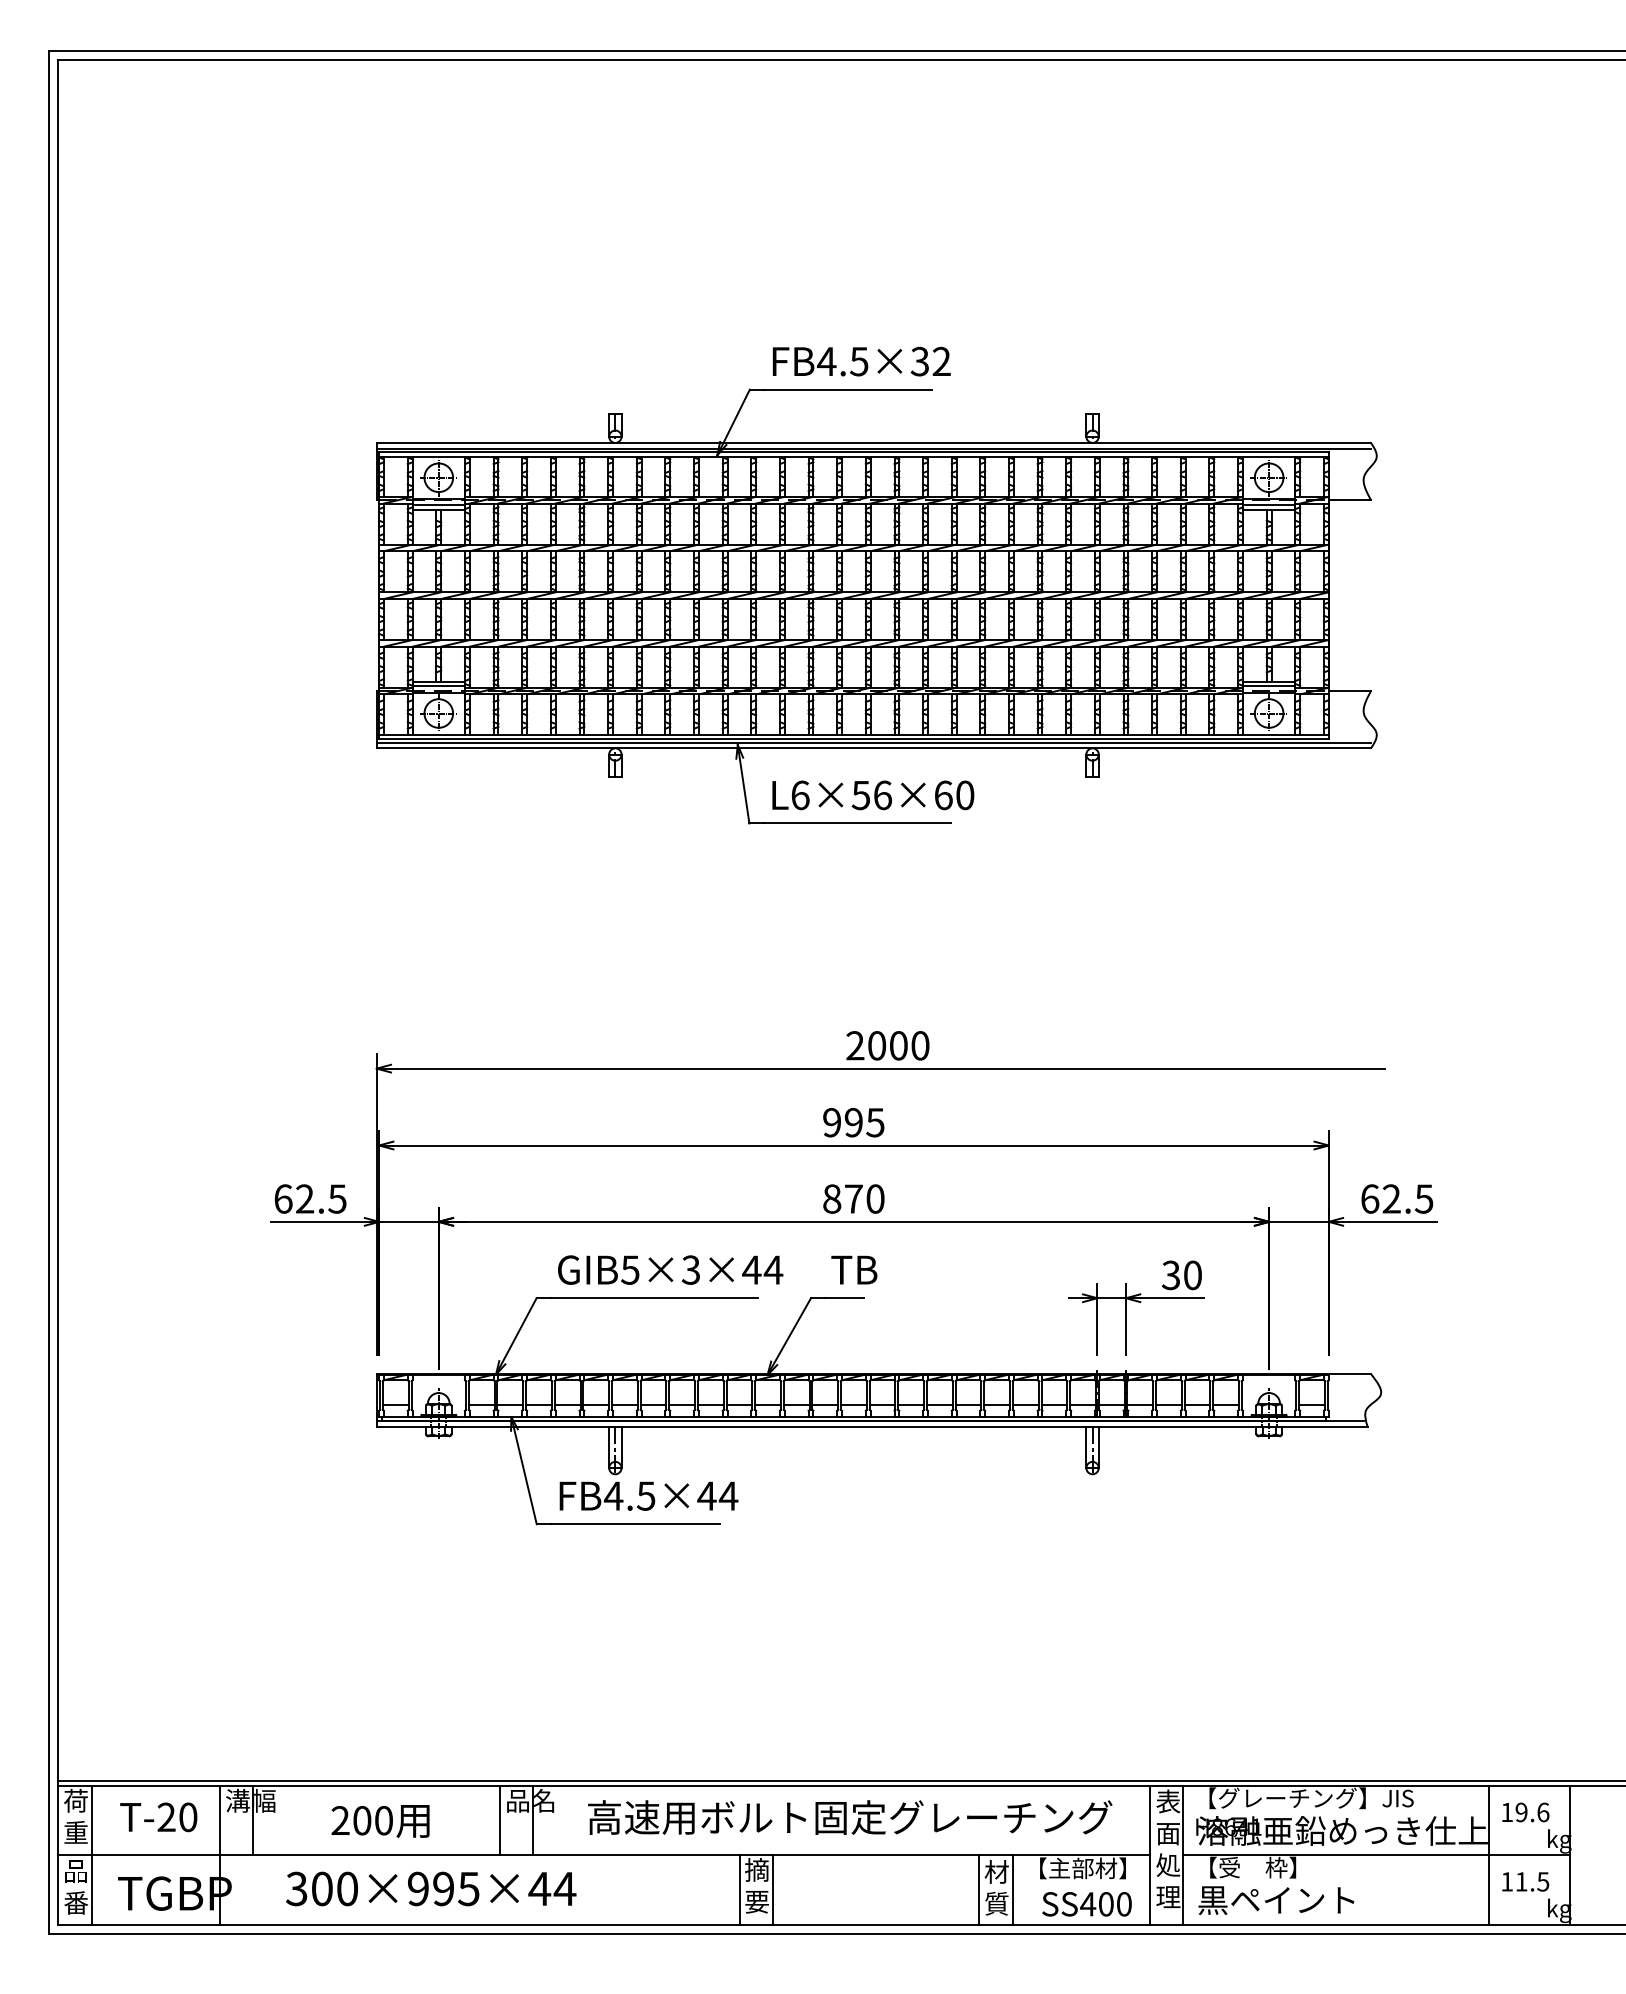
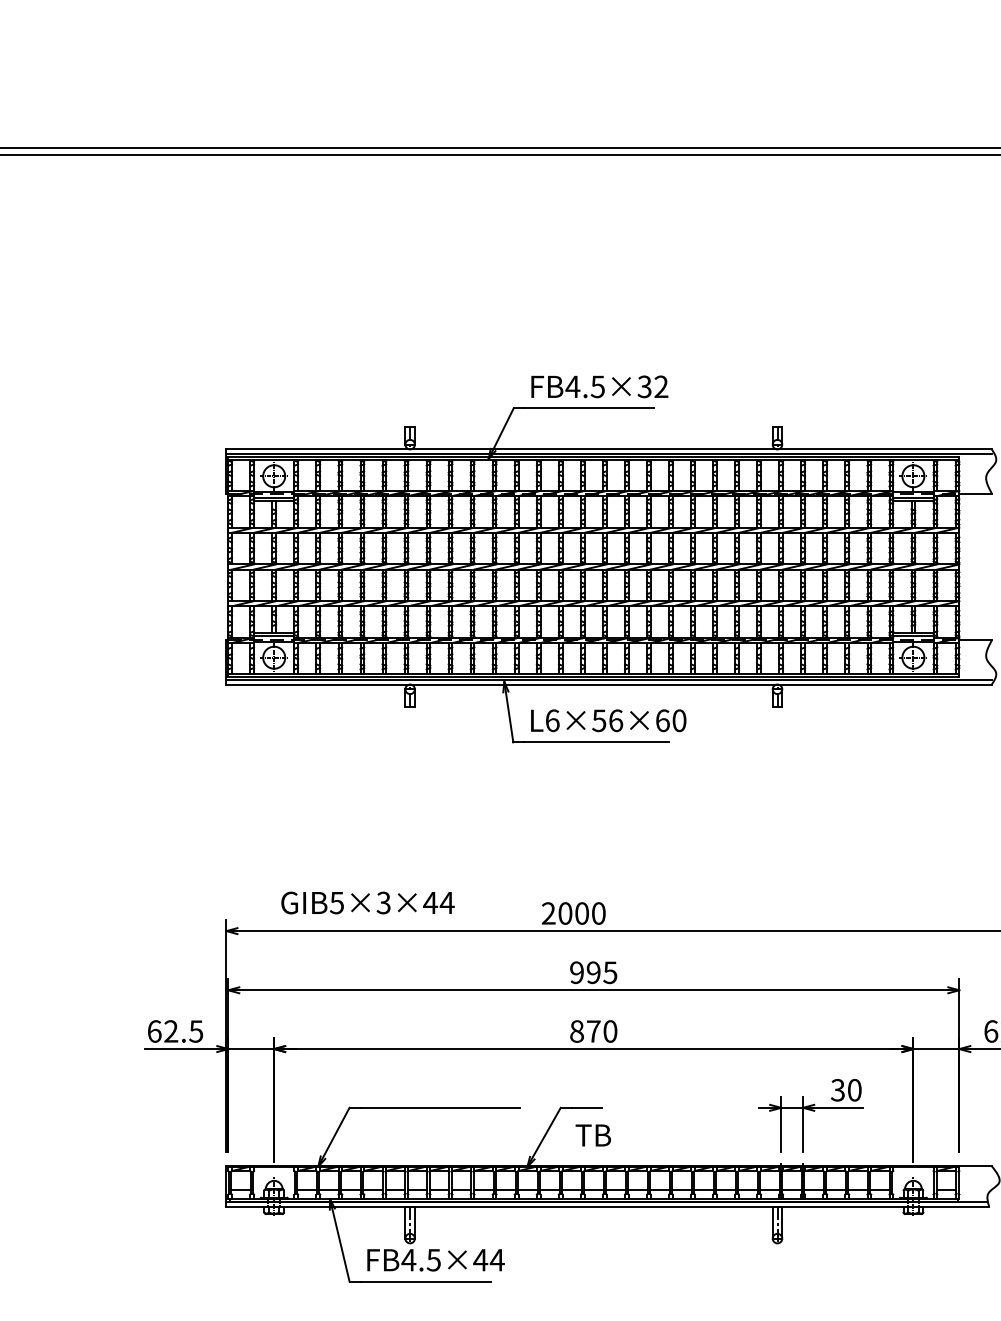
text: (887, 1045) -> (573, 913), moved
text: (670, 1269) -> (367, 902), moved
text: (854, 1269) -> (593, 1135), moved

